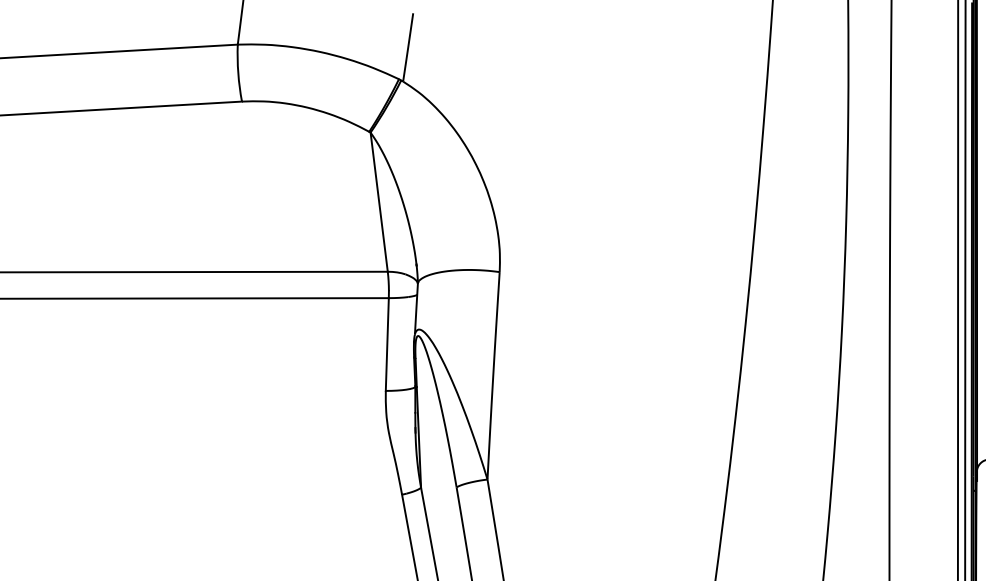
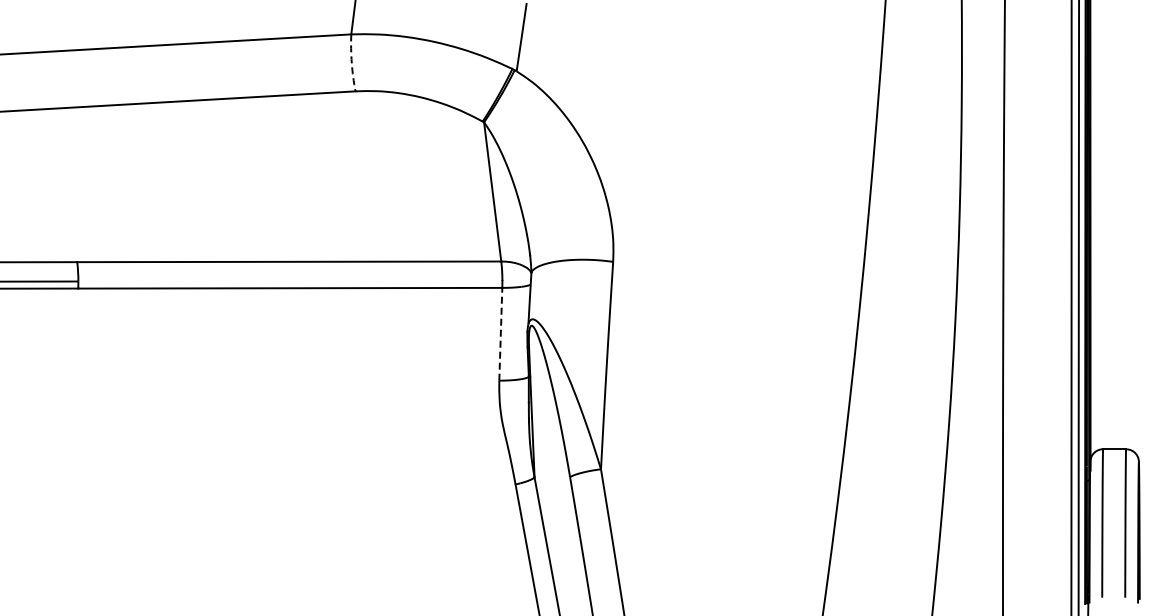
arc: (238, 73) -> (351, 63), solid -> dashed
line: (387, 343) -> (500, 333), solid -> dashed

